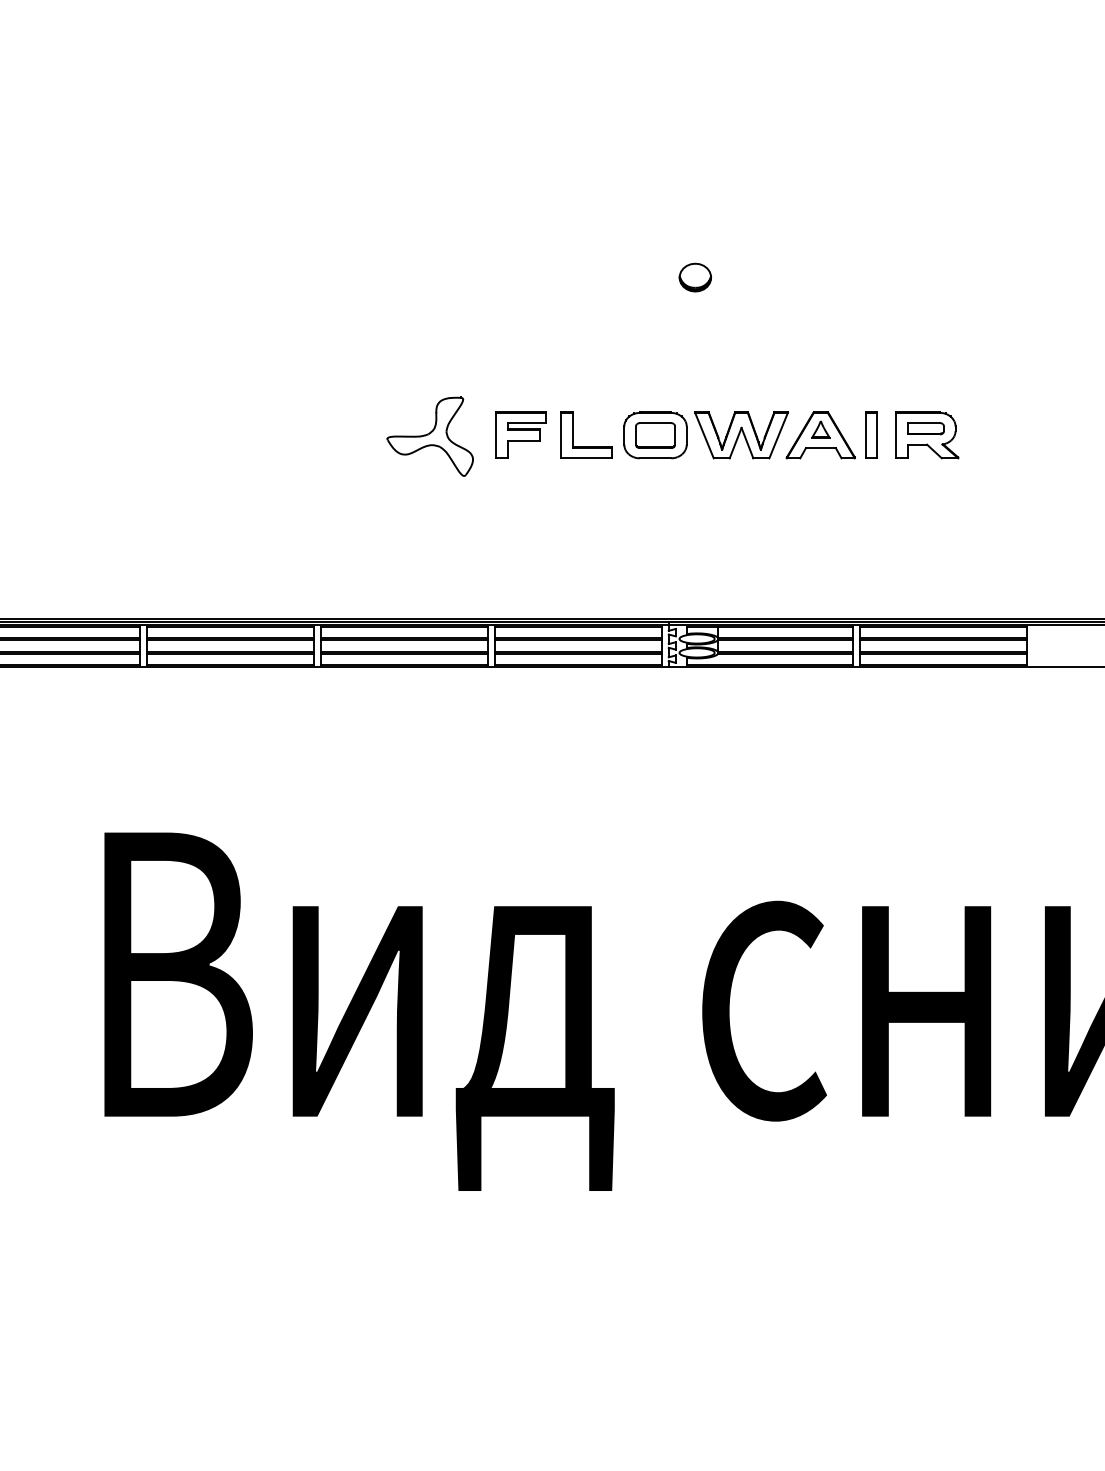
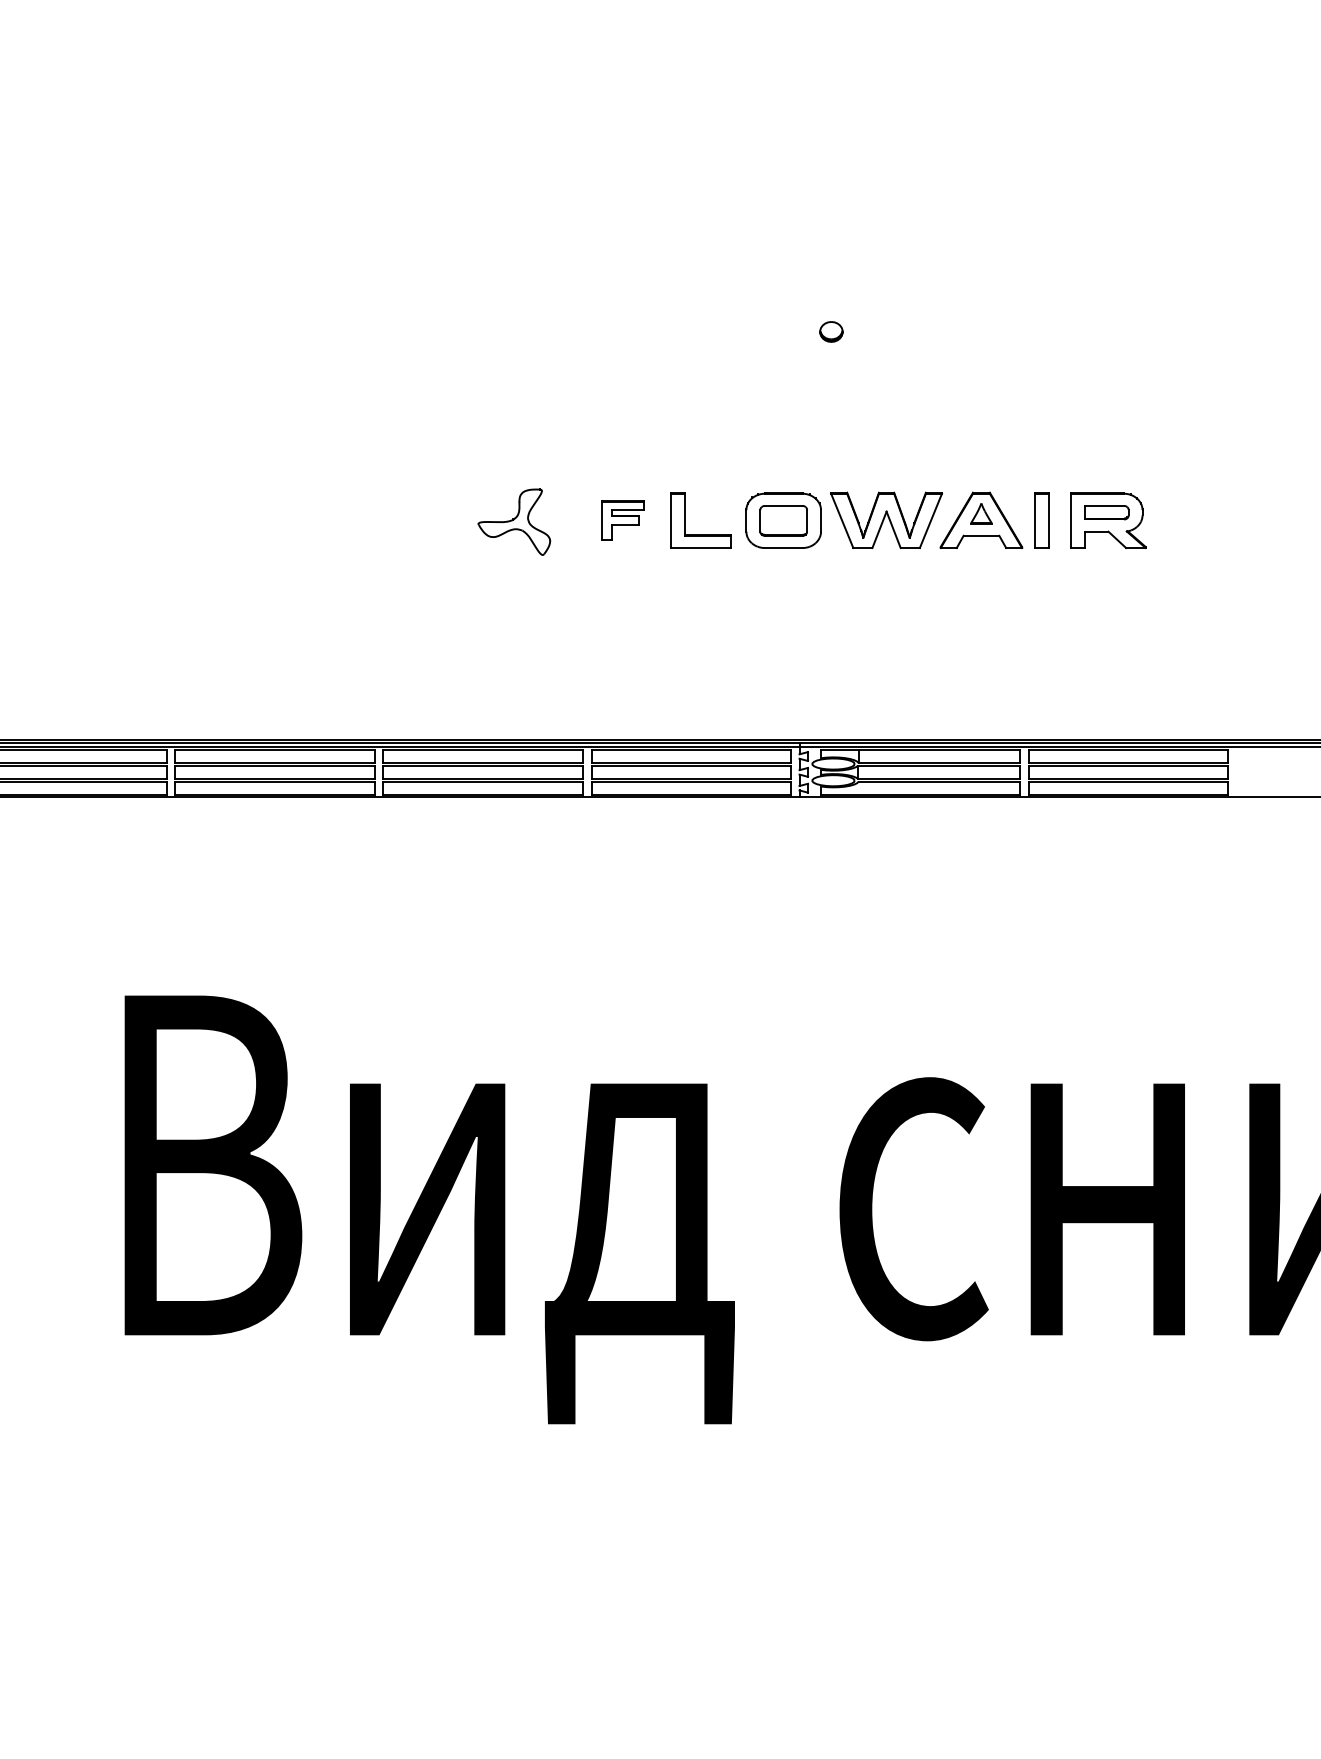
part: (695, 277) -> (831, 331), size x0.6
part: (520, 435) -> (622, 520), size x0.7
part: (430, 436) -> (514, 521), size x0.7

